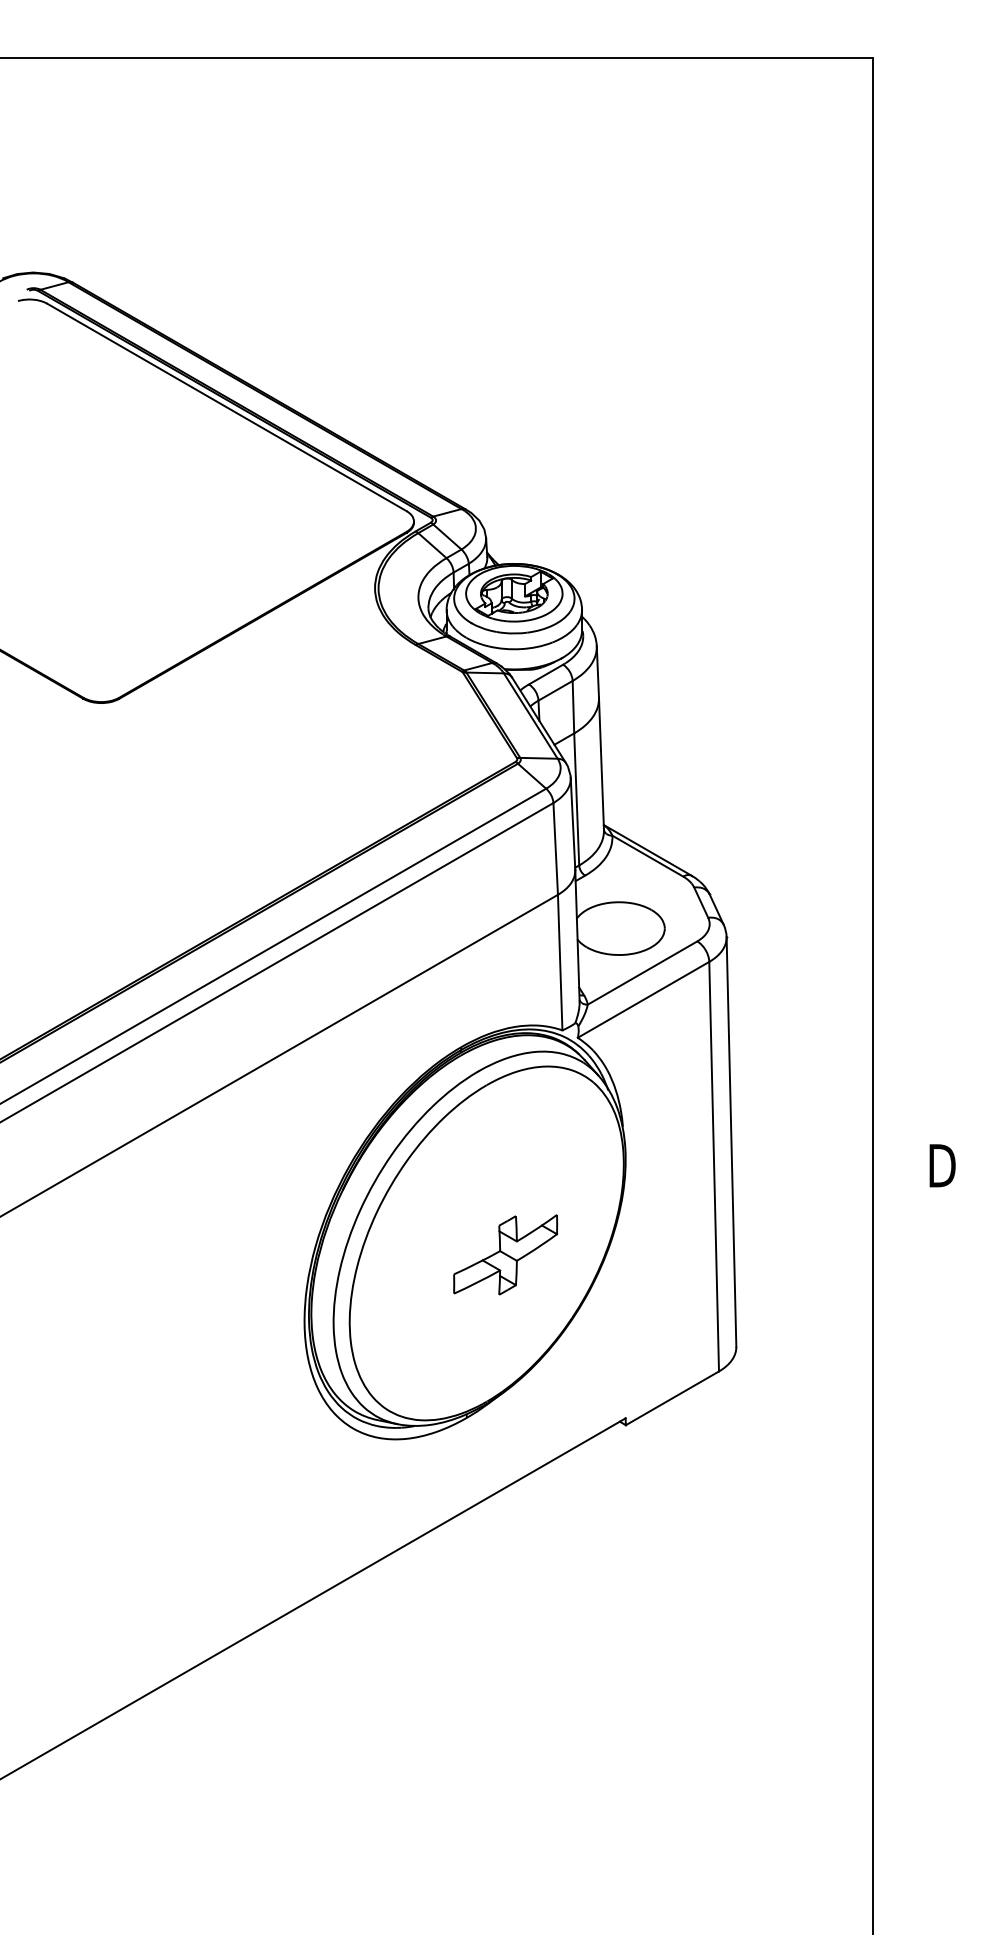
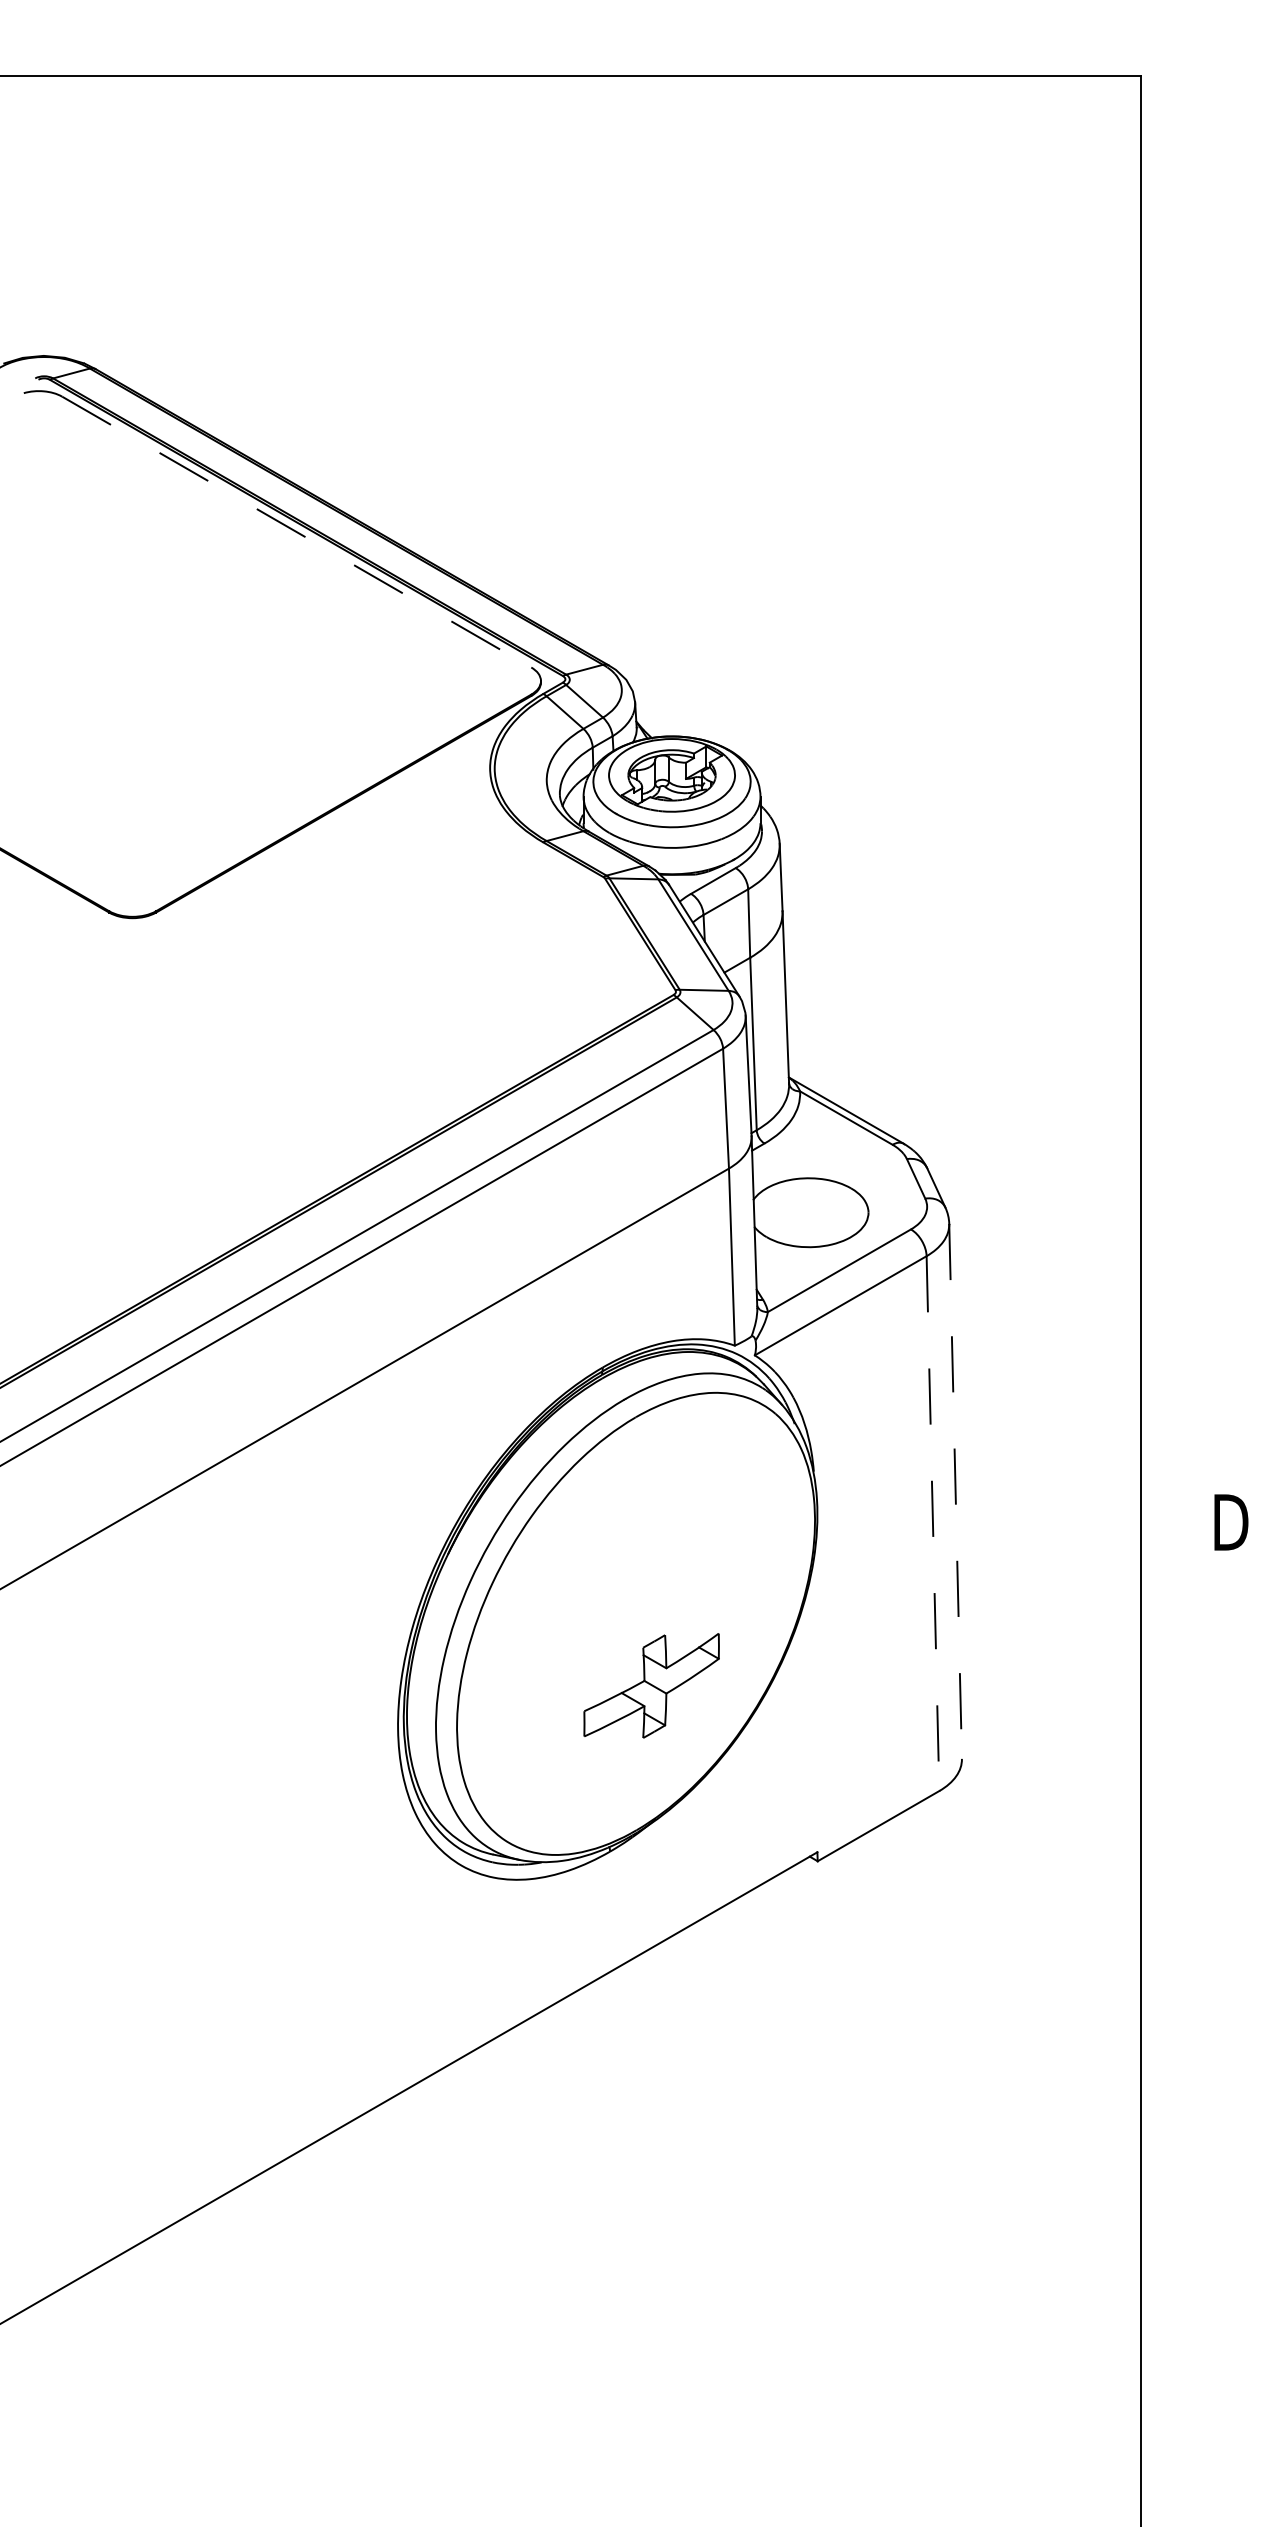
line: (226, 407) -> (296, 532), solid -> dashed
line: (731, 1142) -> (955, 1491), solid -> dashed
line: (713, 1166) -> (932, 1523), solid -> dashed
part: (505, 1254) -> (651, 1685), moved

